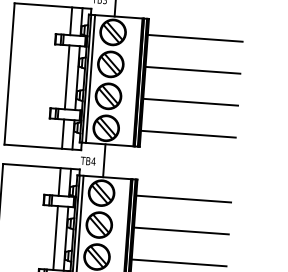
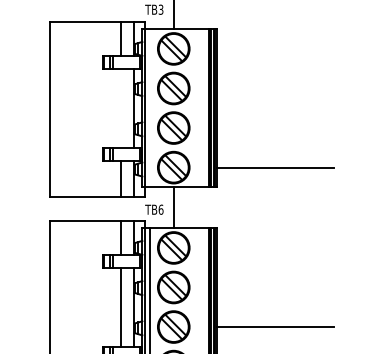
line: (195, 37) -> (275, 48), removed
line: (192, 70) -> (275, 88), removed
line: (67, 76) -> (121, 107), removed
line: (90, 79) -> (150, 108), removed
line: (190, 102) -> (275, 128), removed
text: (93, 161) -> (160, 209), TB4 -> TB6
line: (183, 198) -> (275, 247), removed
line: (181, 230) -> (275, 287), removed

